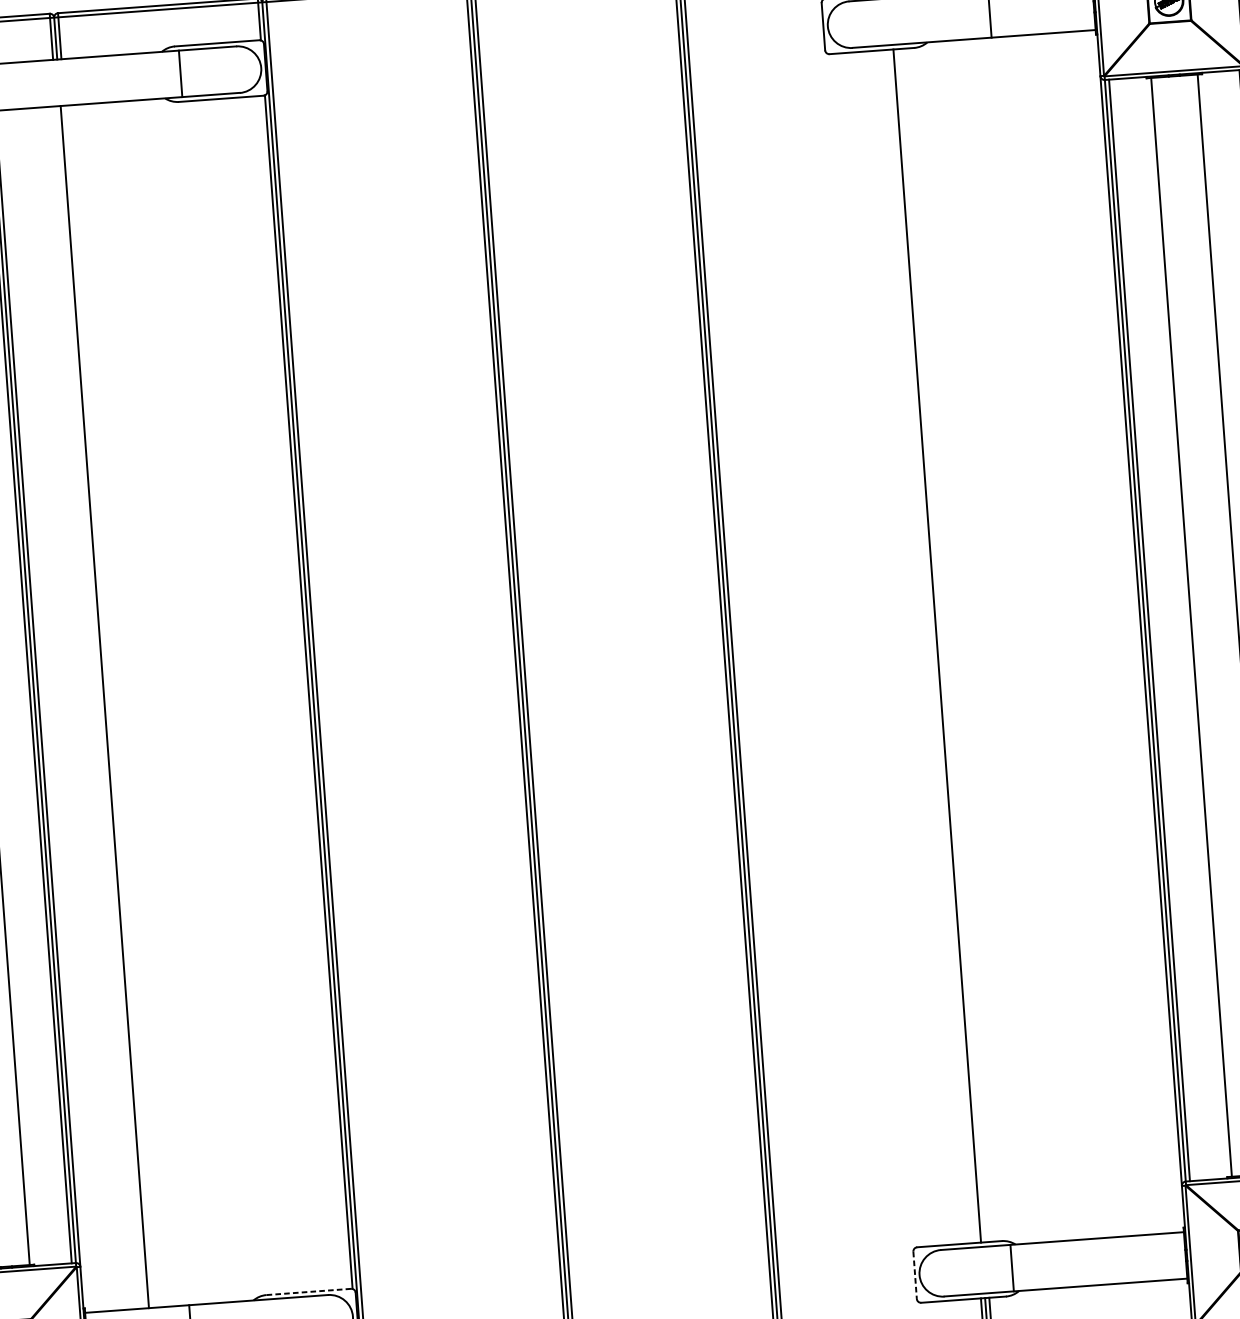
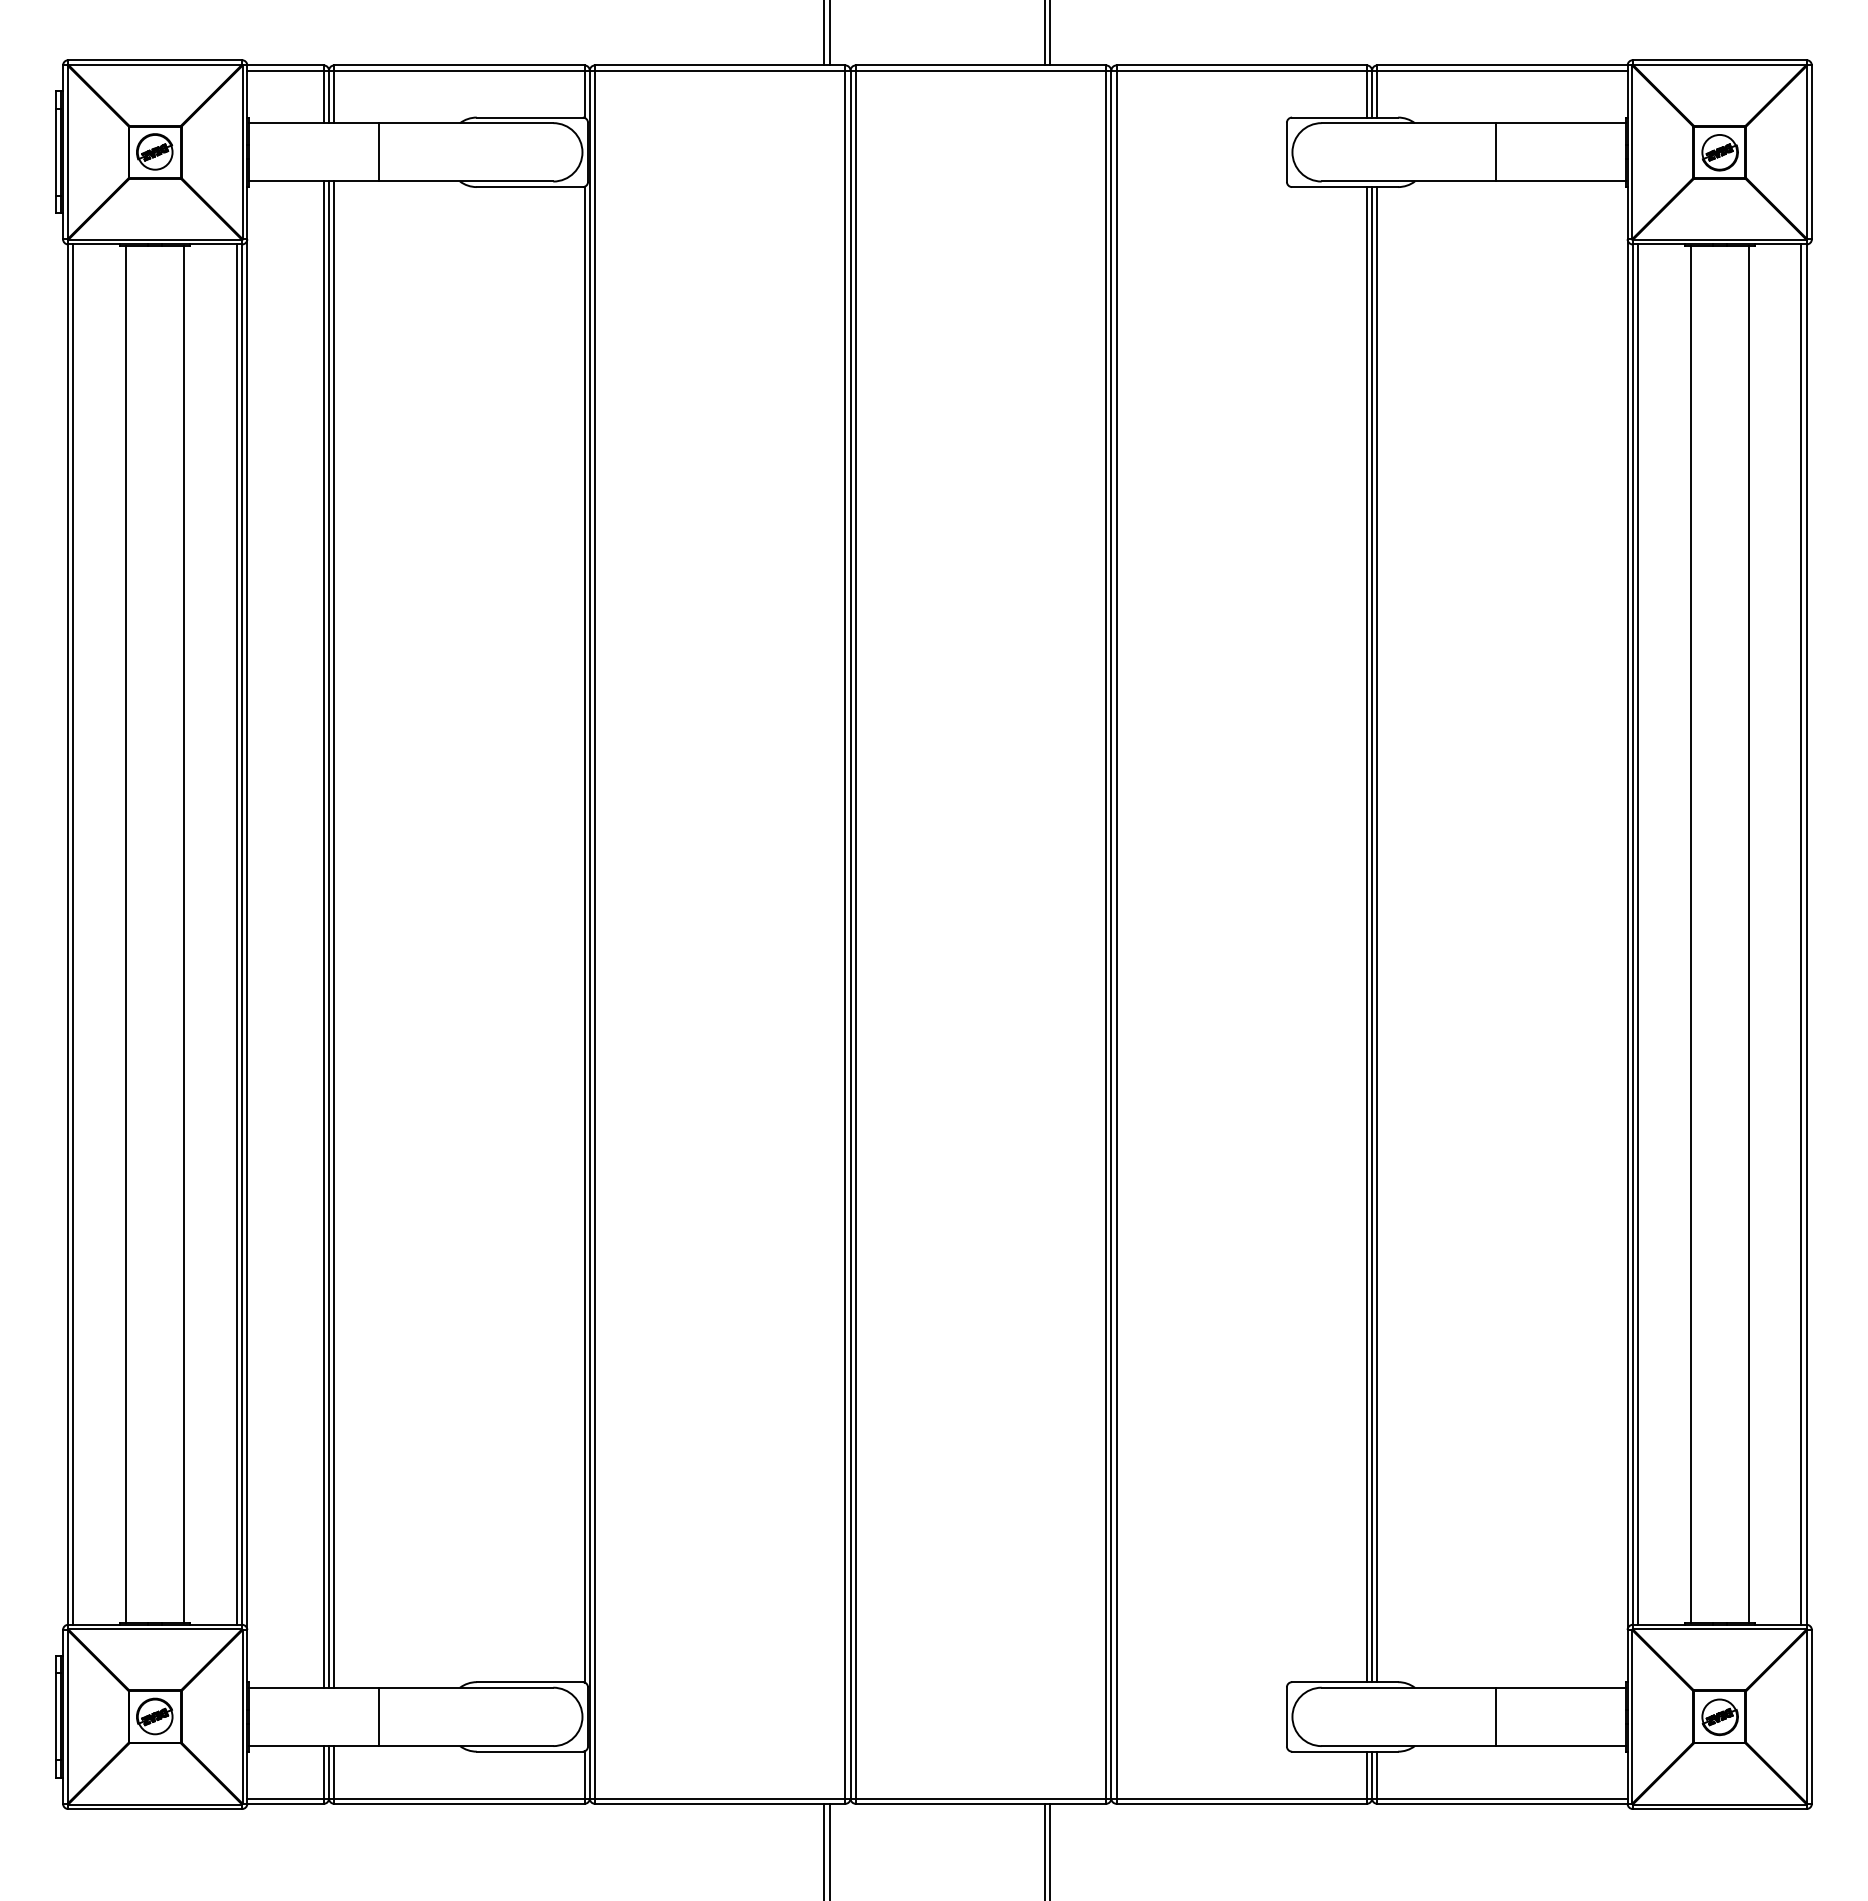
line: (180, 74) -> (379, 152), moved
line: (941, 645) -> (1377, 934), added
line: (932, 646) -> (1366, 934), added
line: (109, 706) -> (334, 934), added
line: (100, 707) -> (323, 934), added
line: (1012, 1267) -> (1495, 1716), moved
line: (914, 1275) -> (1286, 1716), dashed -> solid
line: (308, 1292) -> (529, 1682), dashed -> solid

